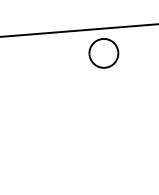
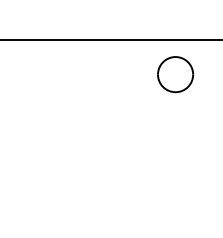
part: (103, 53) -> (175, 74), moved

